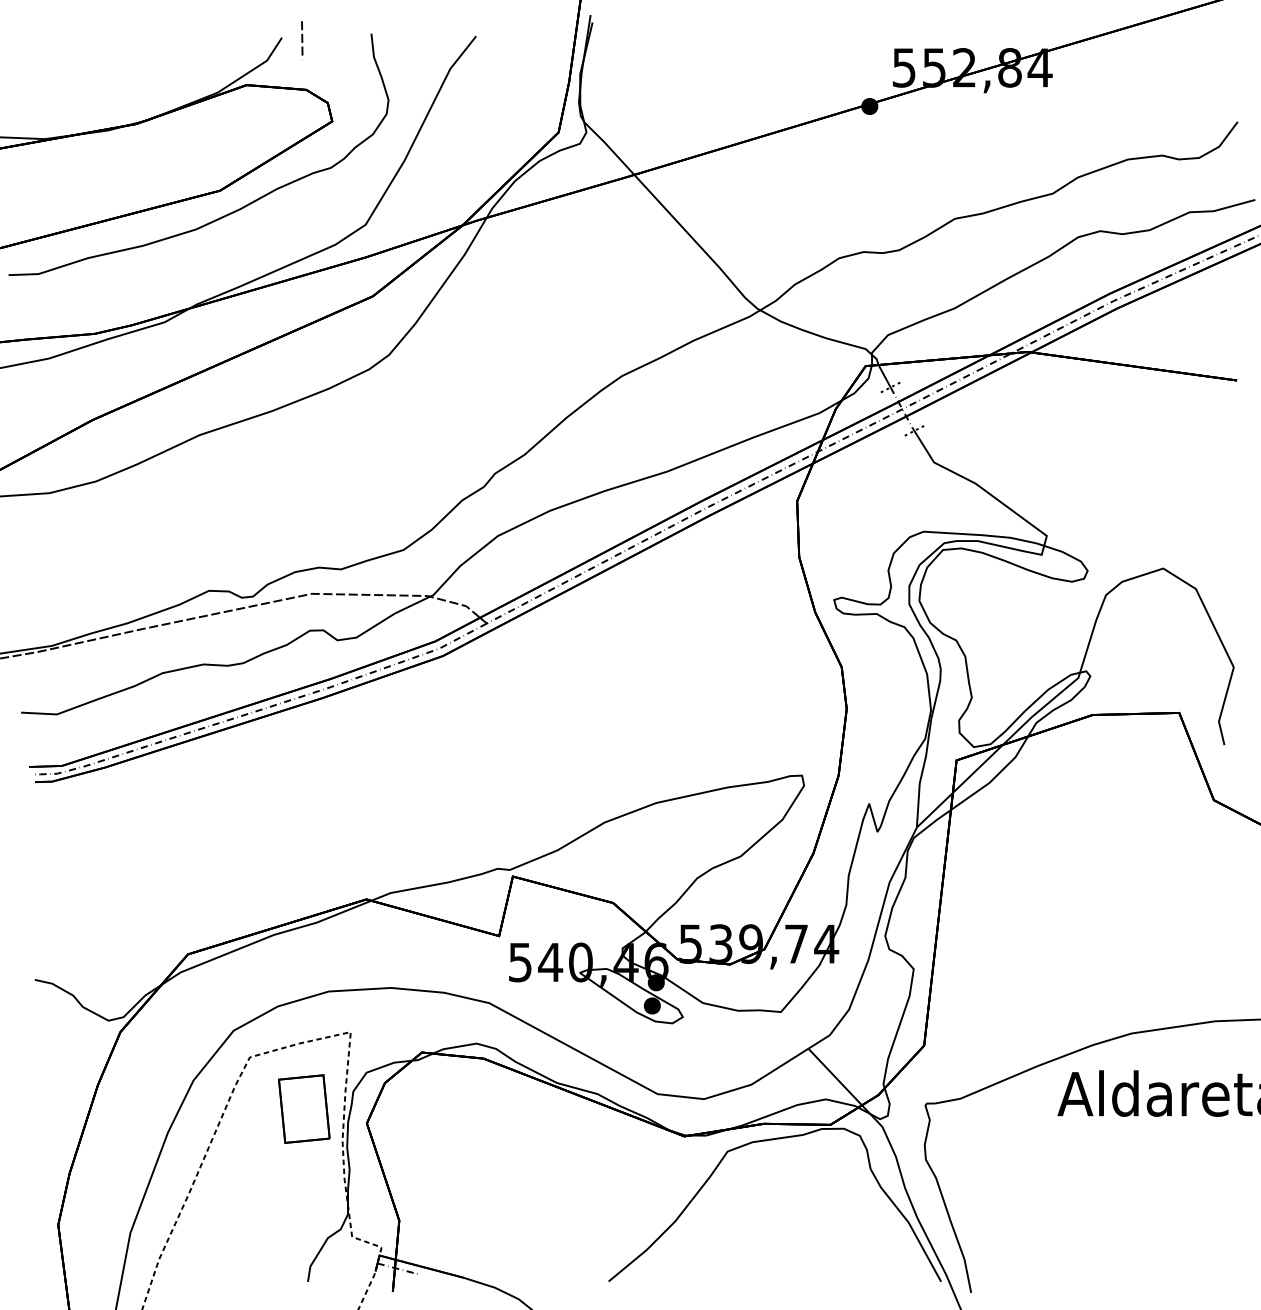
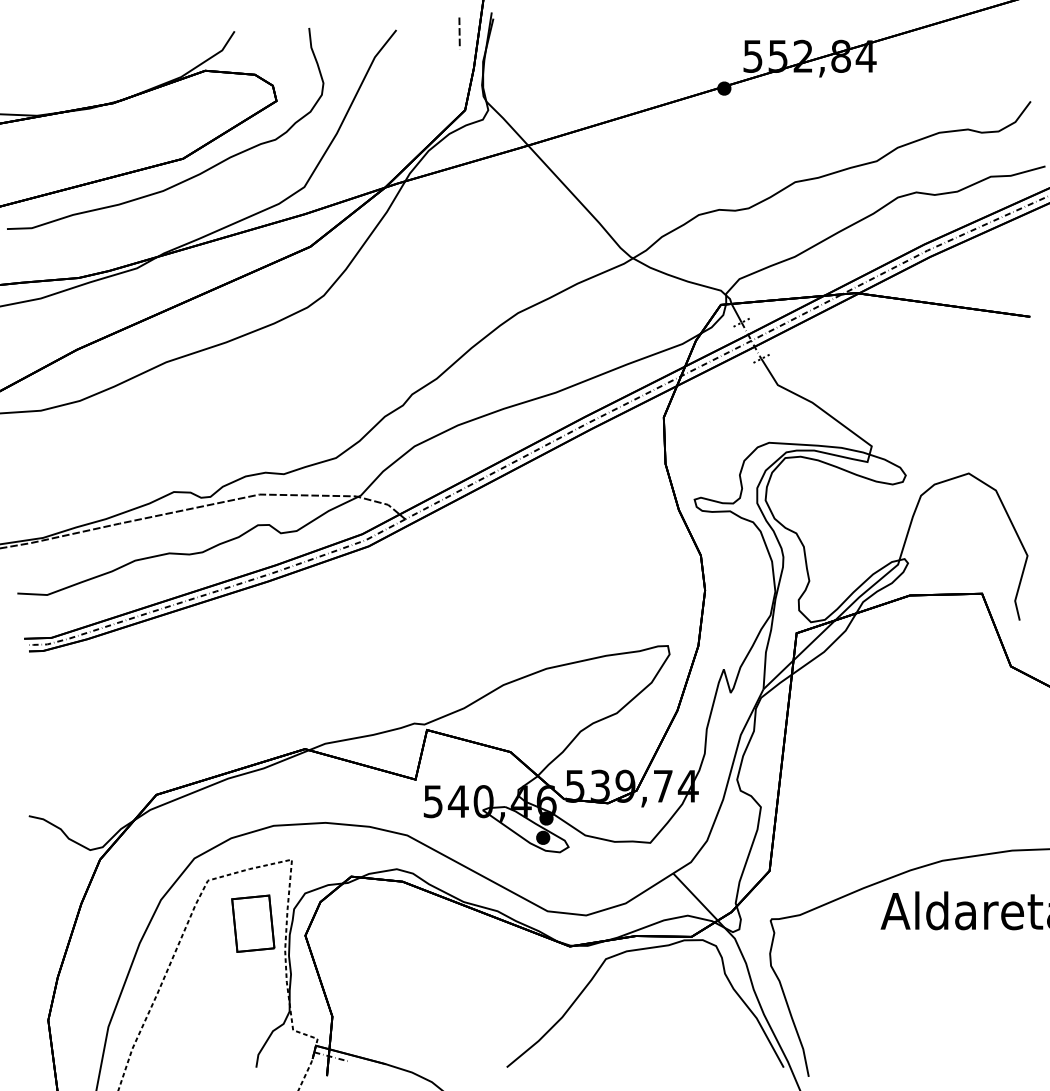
line: (302, 40) -> (459, 33), moved

